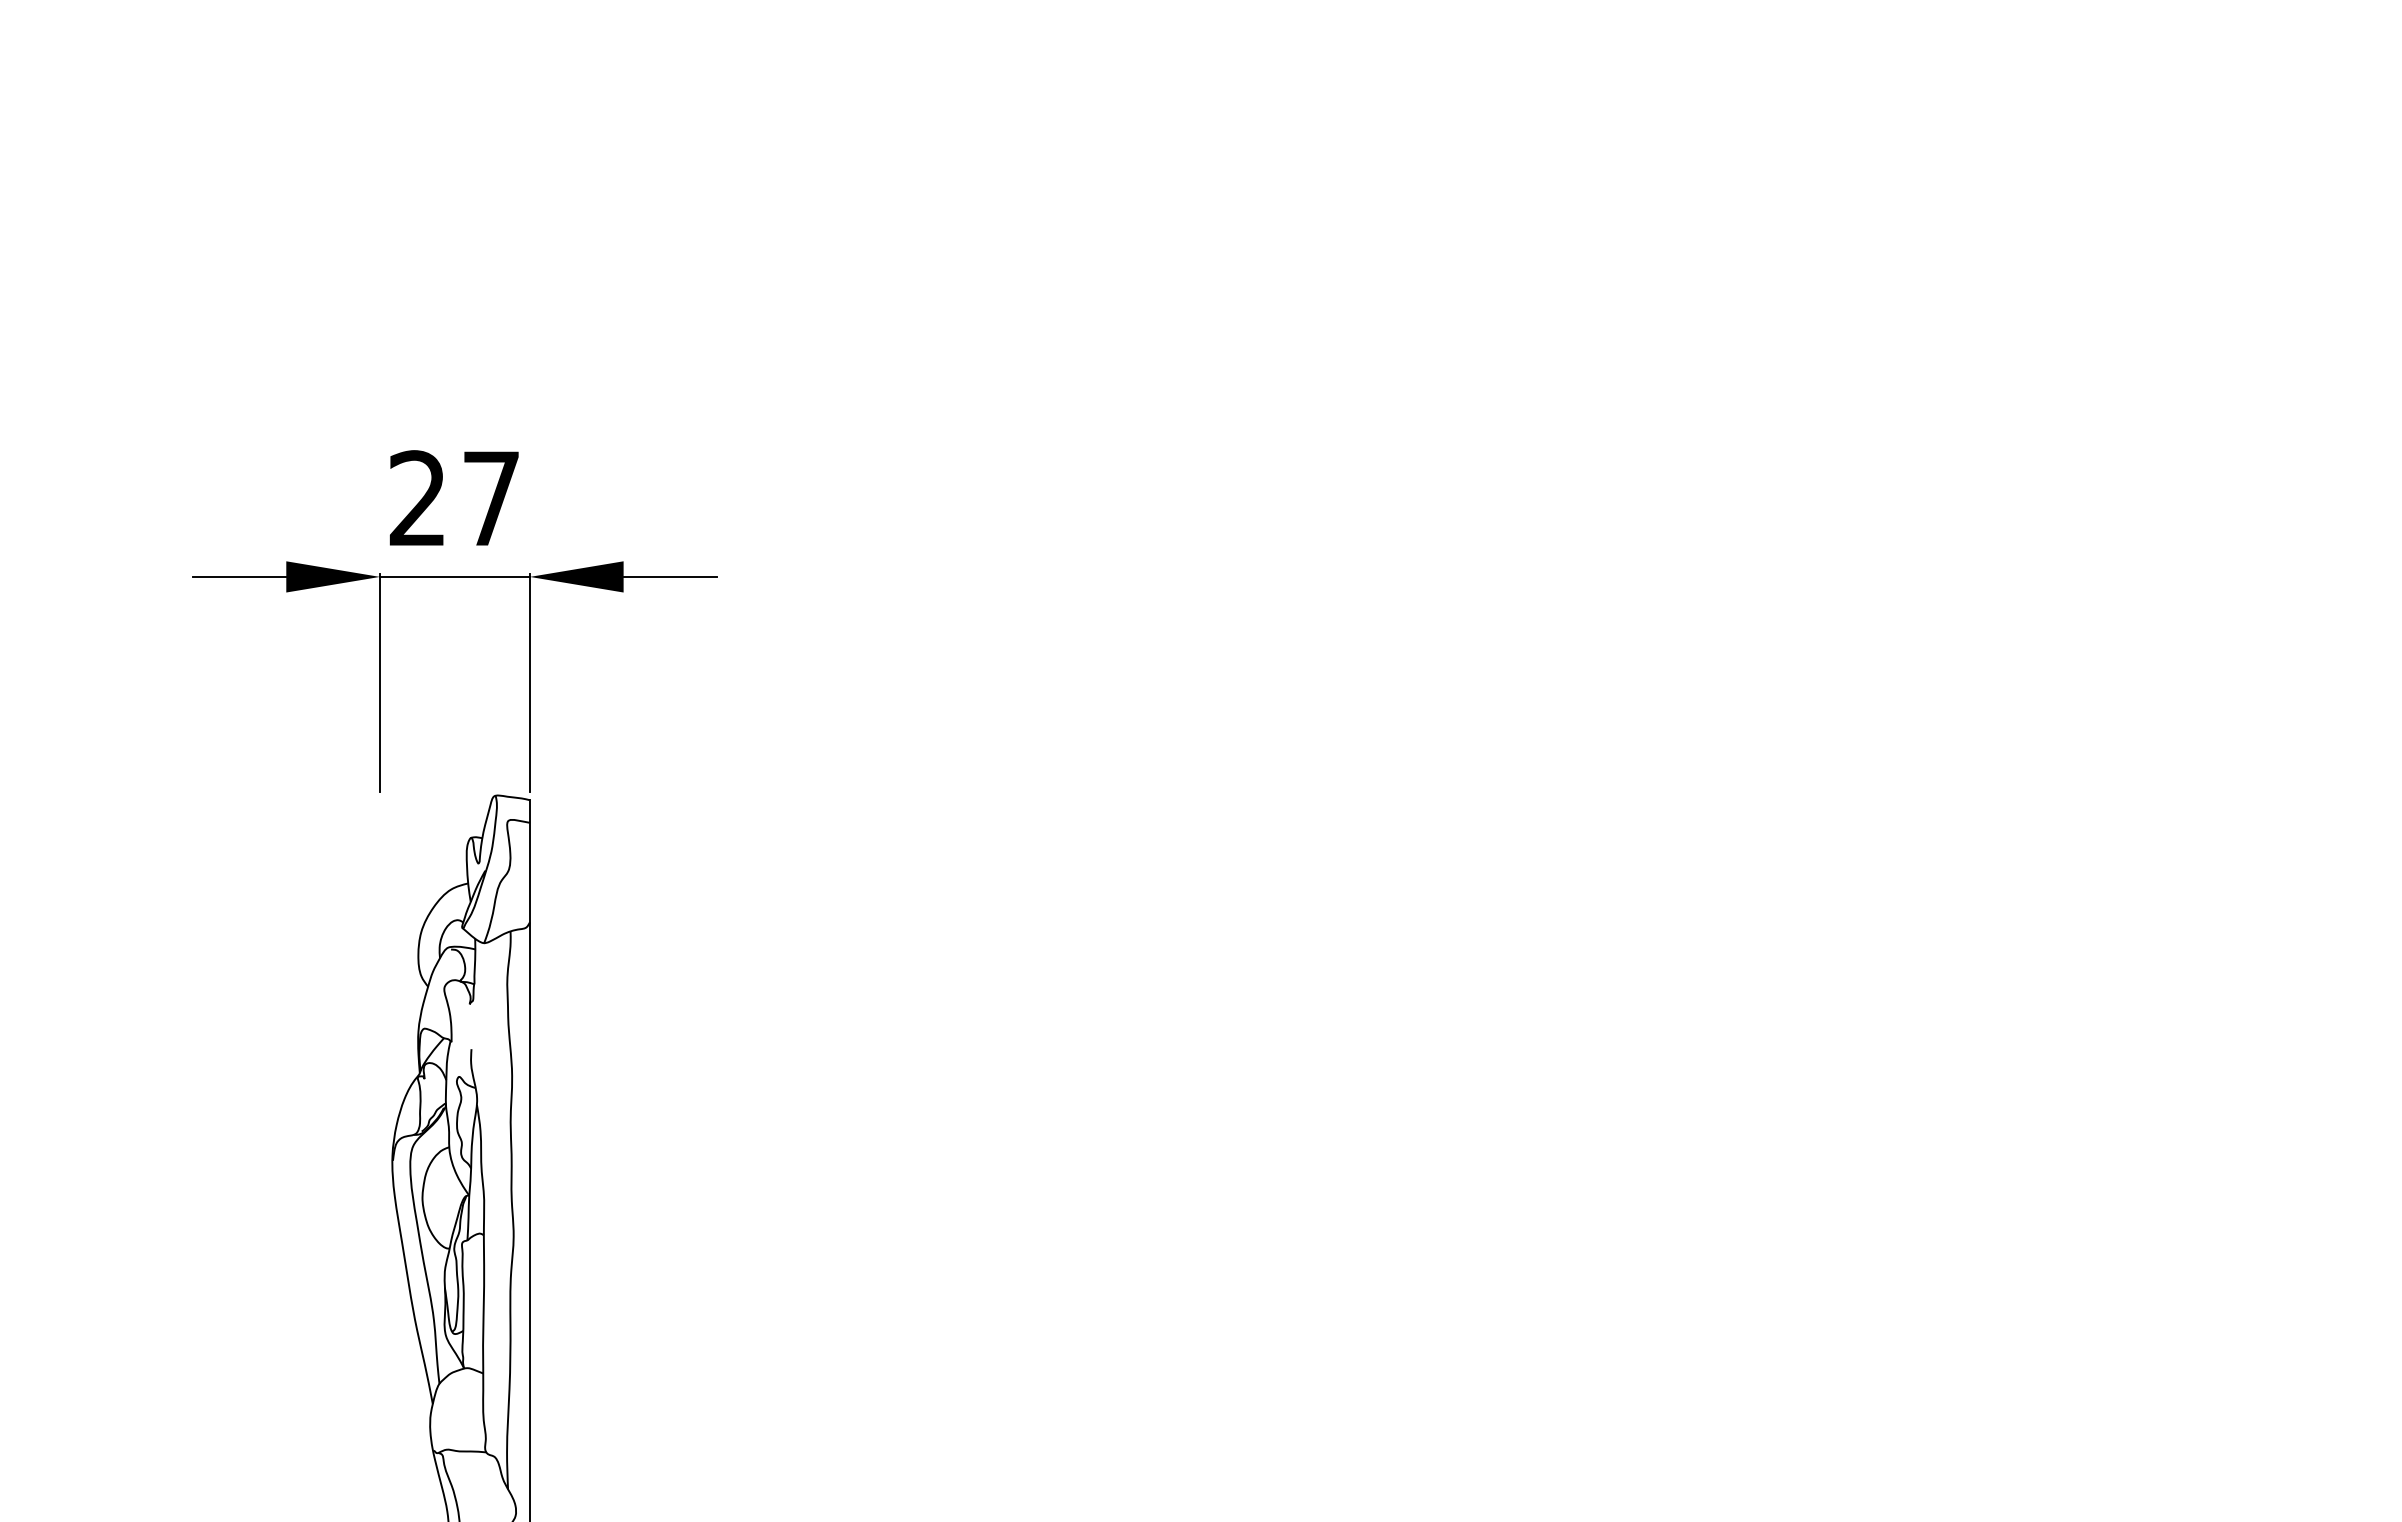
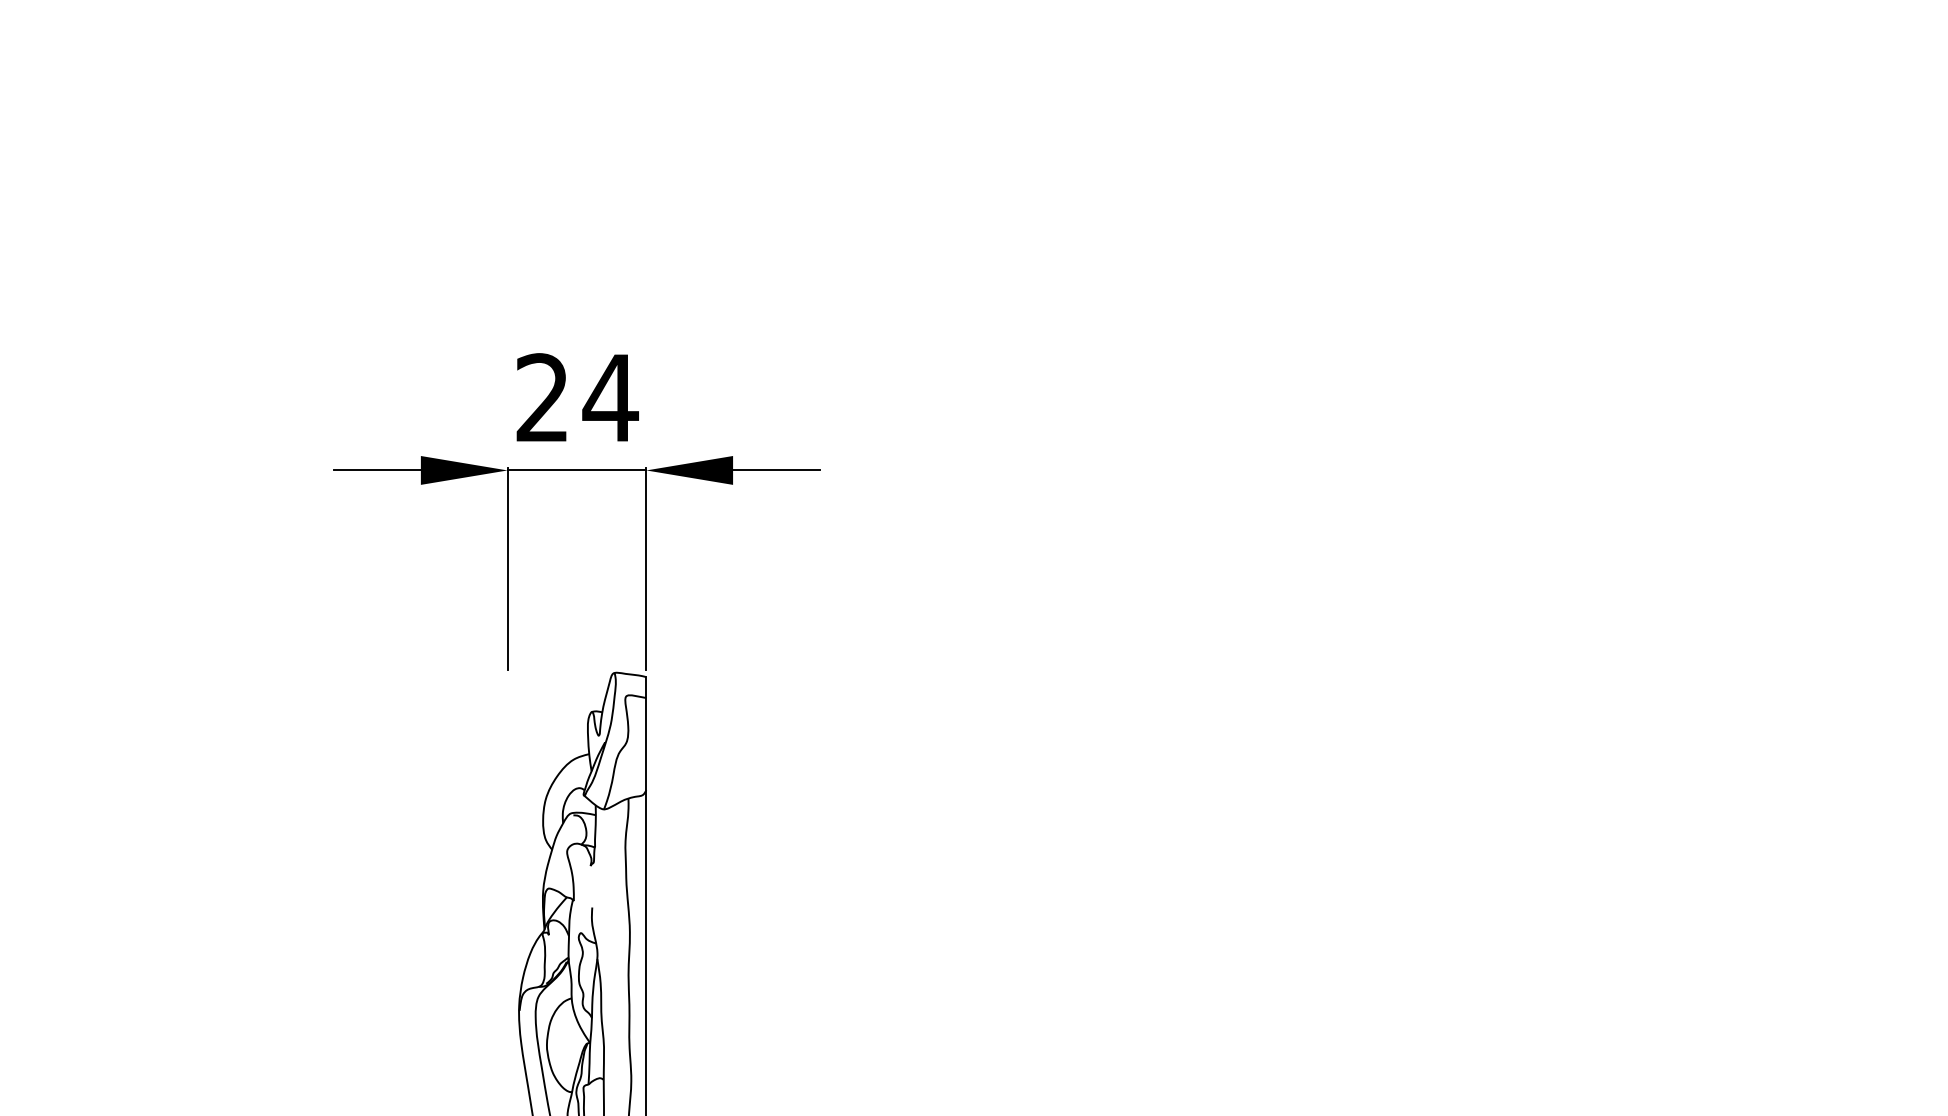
text: (490, 498) -> (609, 397), 27 -> 24

